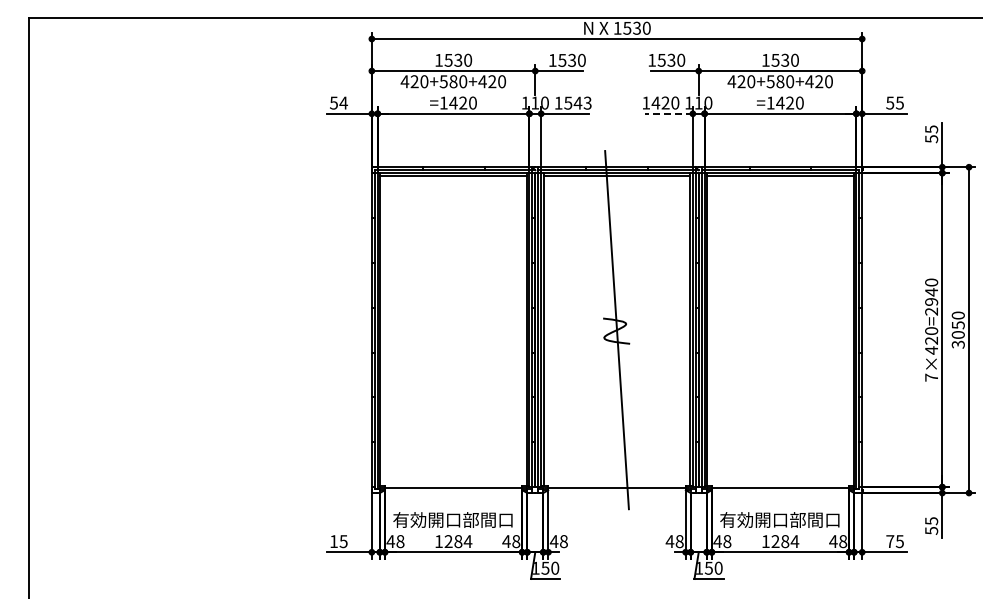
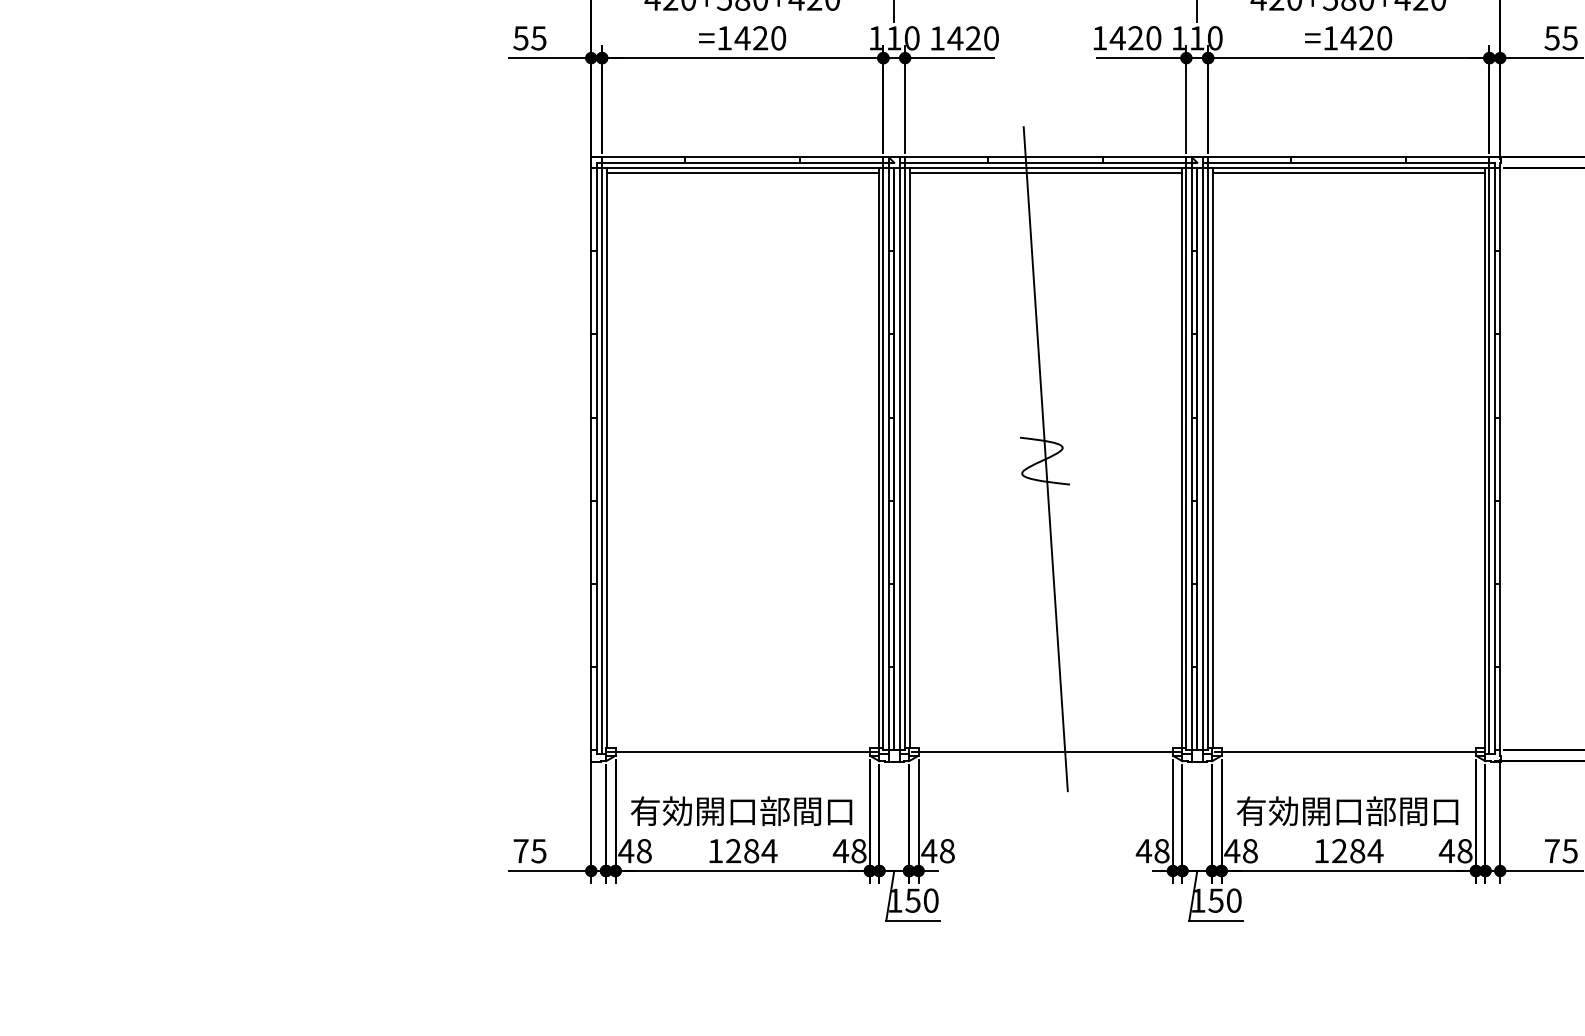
text: (343, 102) -> (538, 37), 54 -> 55
text: (577, 102) -> (972, 37), 1543 -> 1420
line: (668, 113) -> (1141, 57), dashed -> solid
text: (333, 541) -> (520, 851), 15 -> 75

